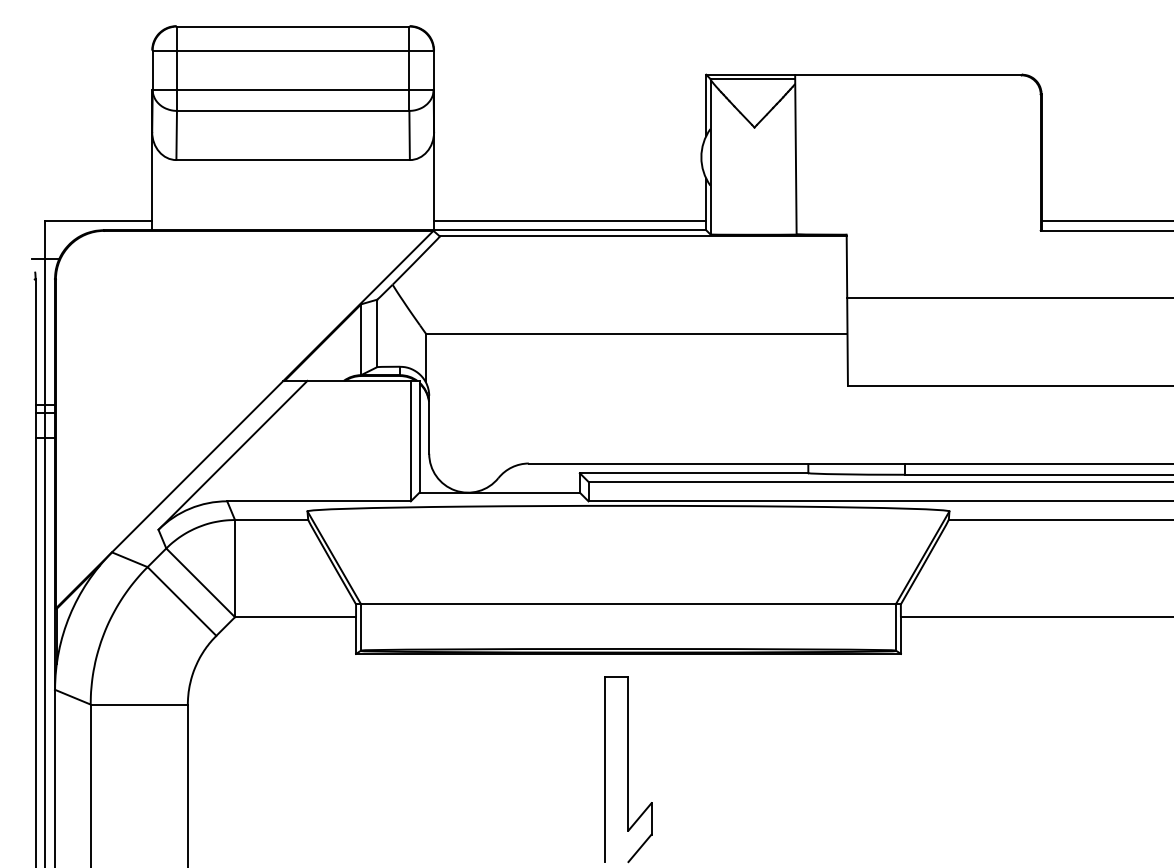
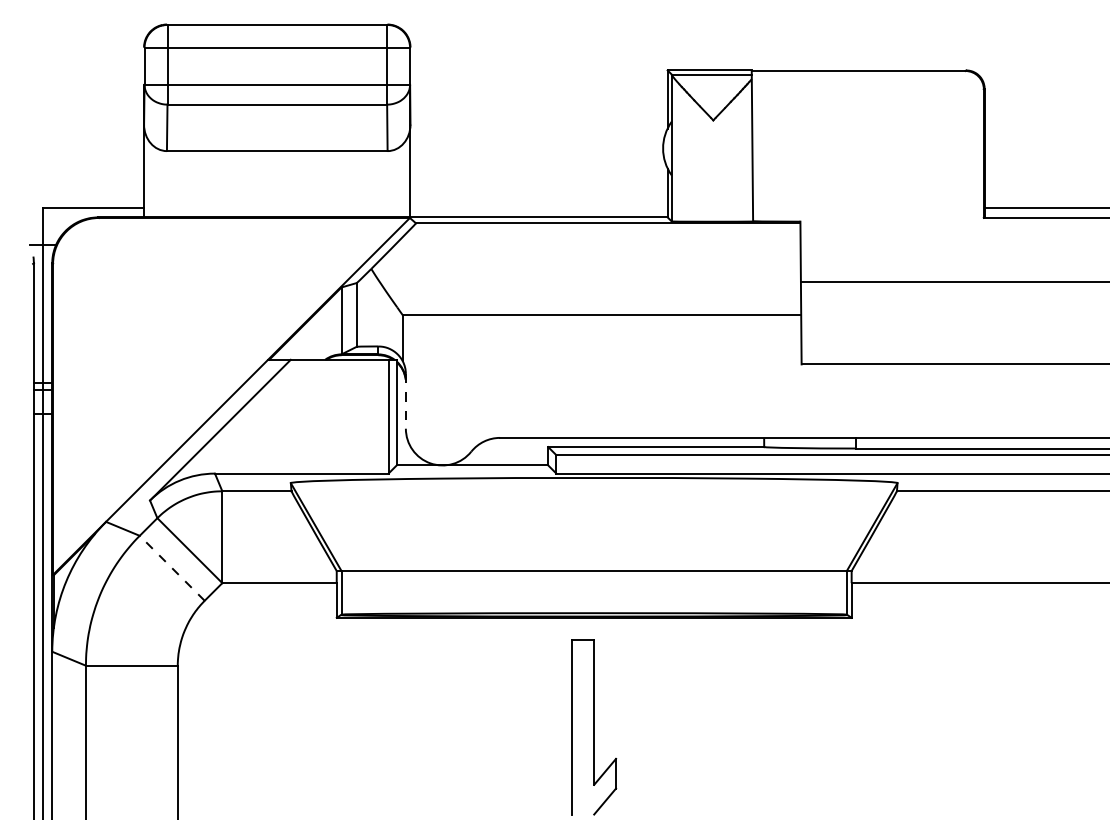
line: (570, 220) -> (539, 208), removed
line: (429, 424) -> (406, 401), solid -> dashed
line: (182, 601) -> (172, 568), solid -> dashed

